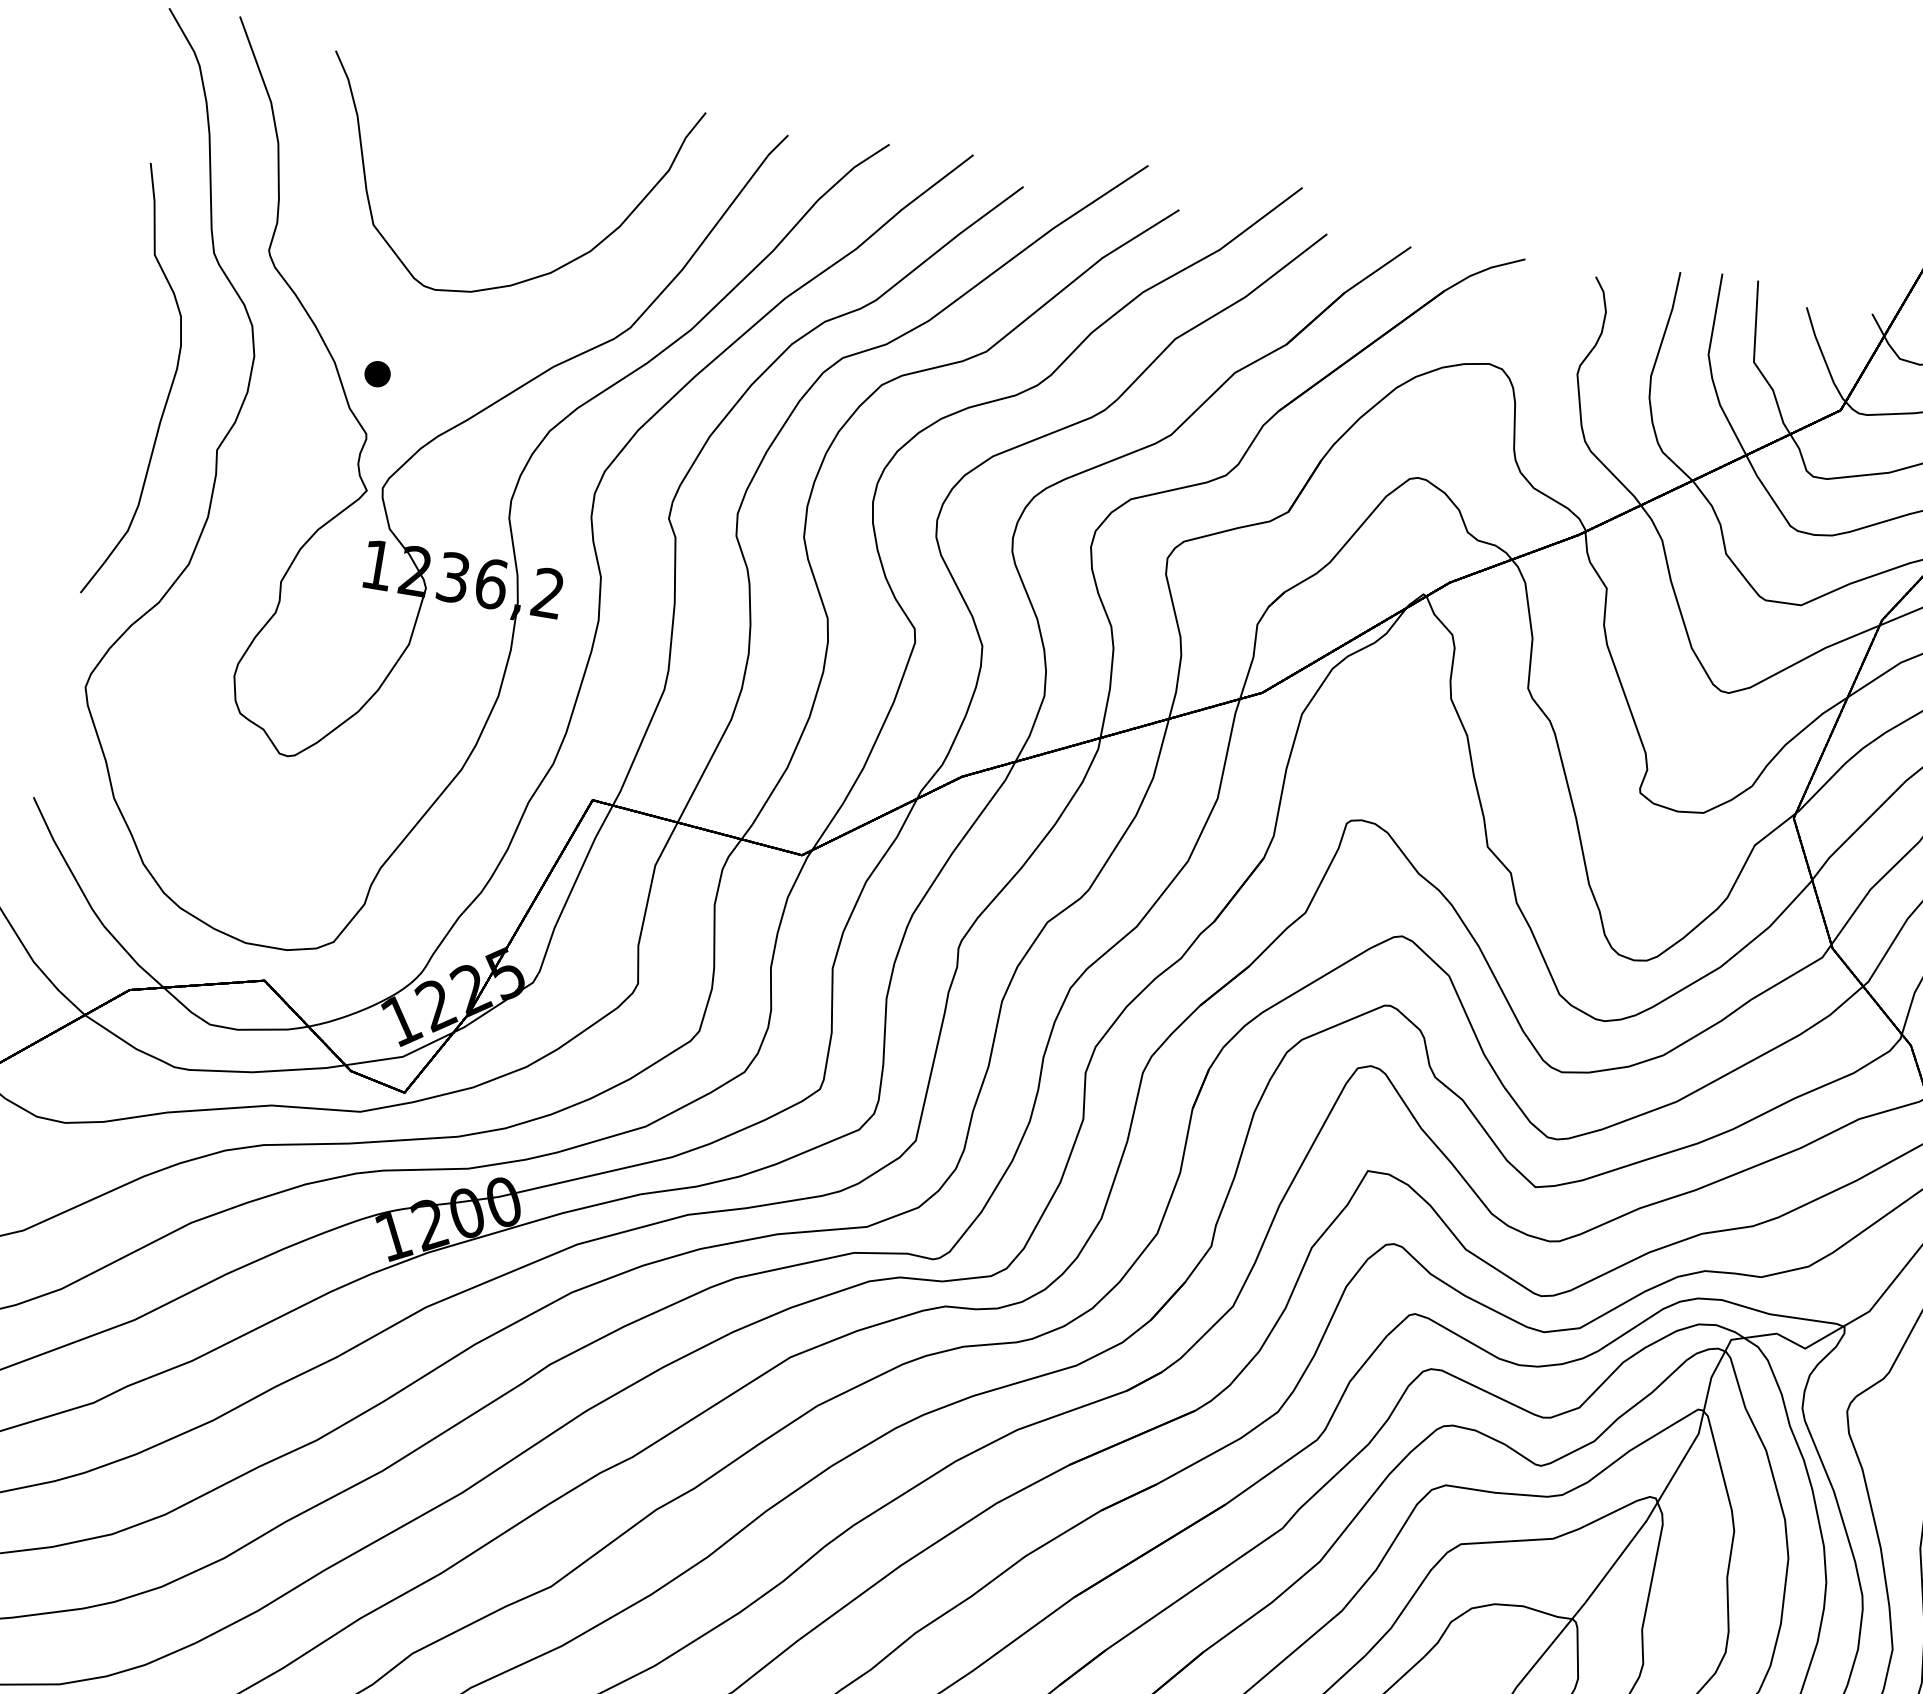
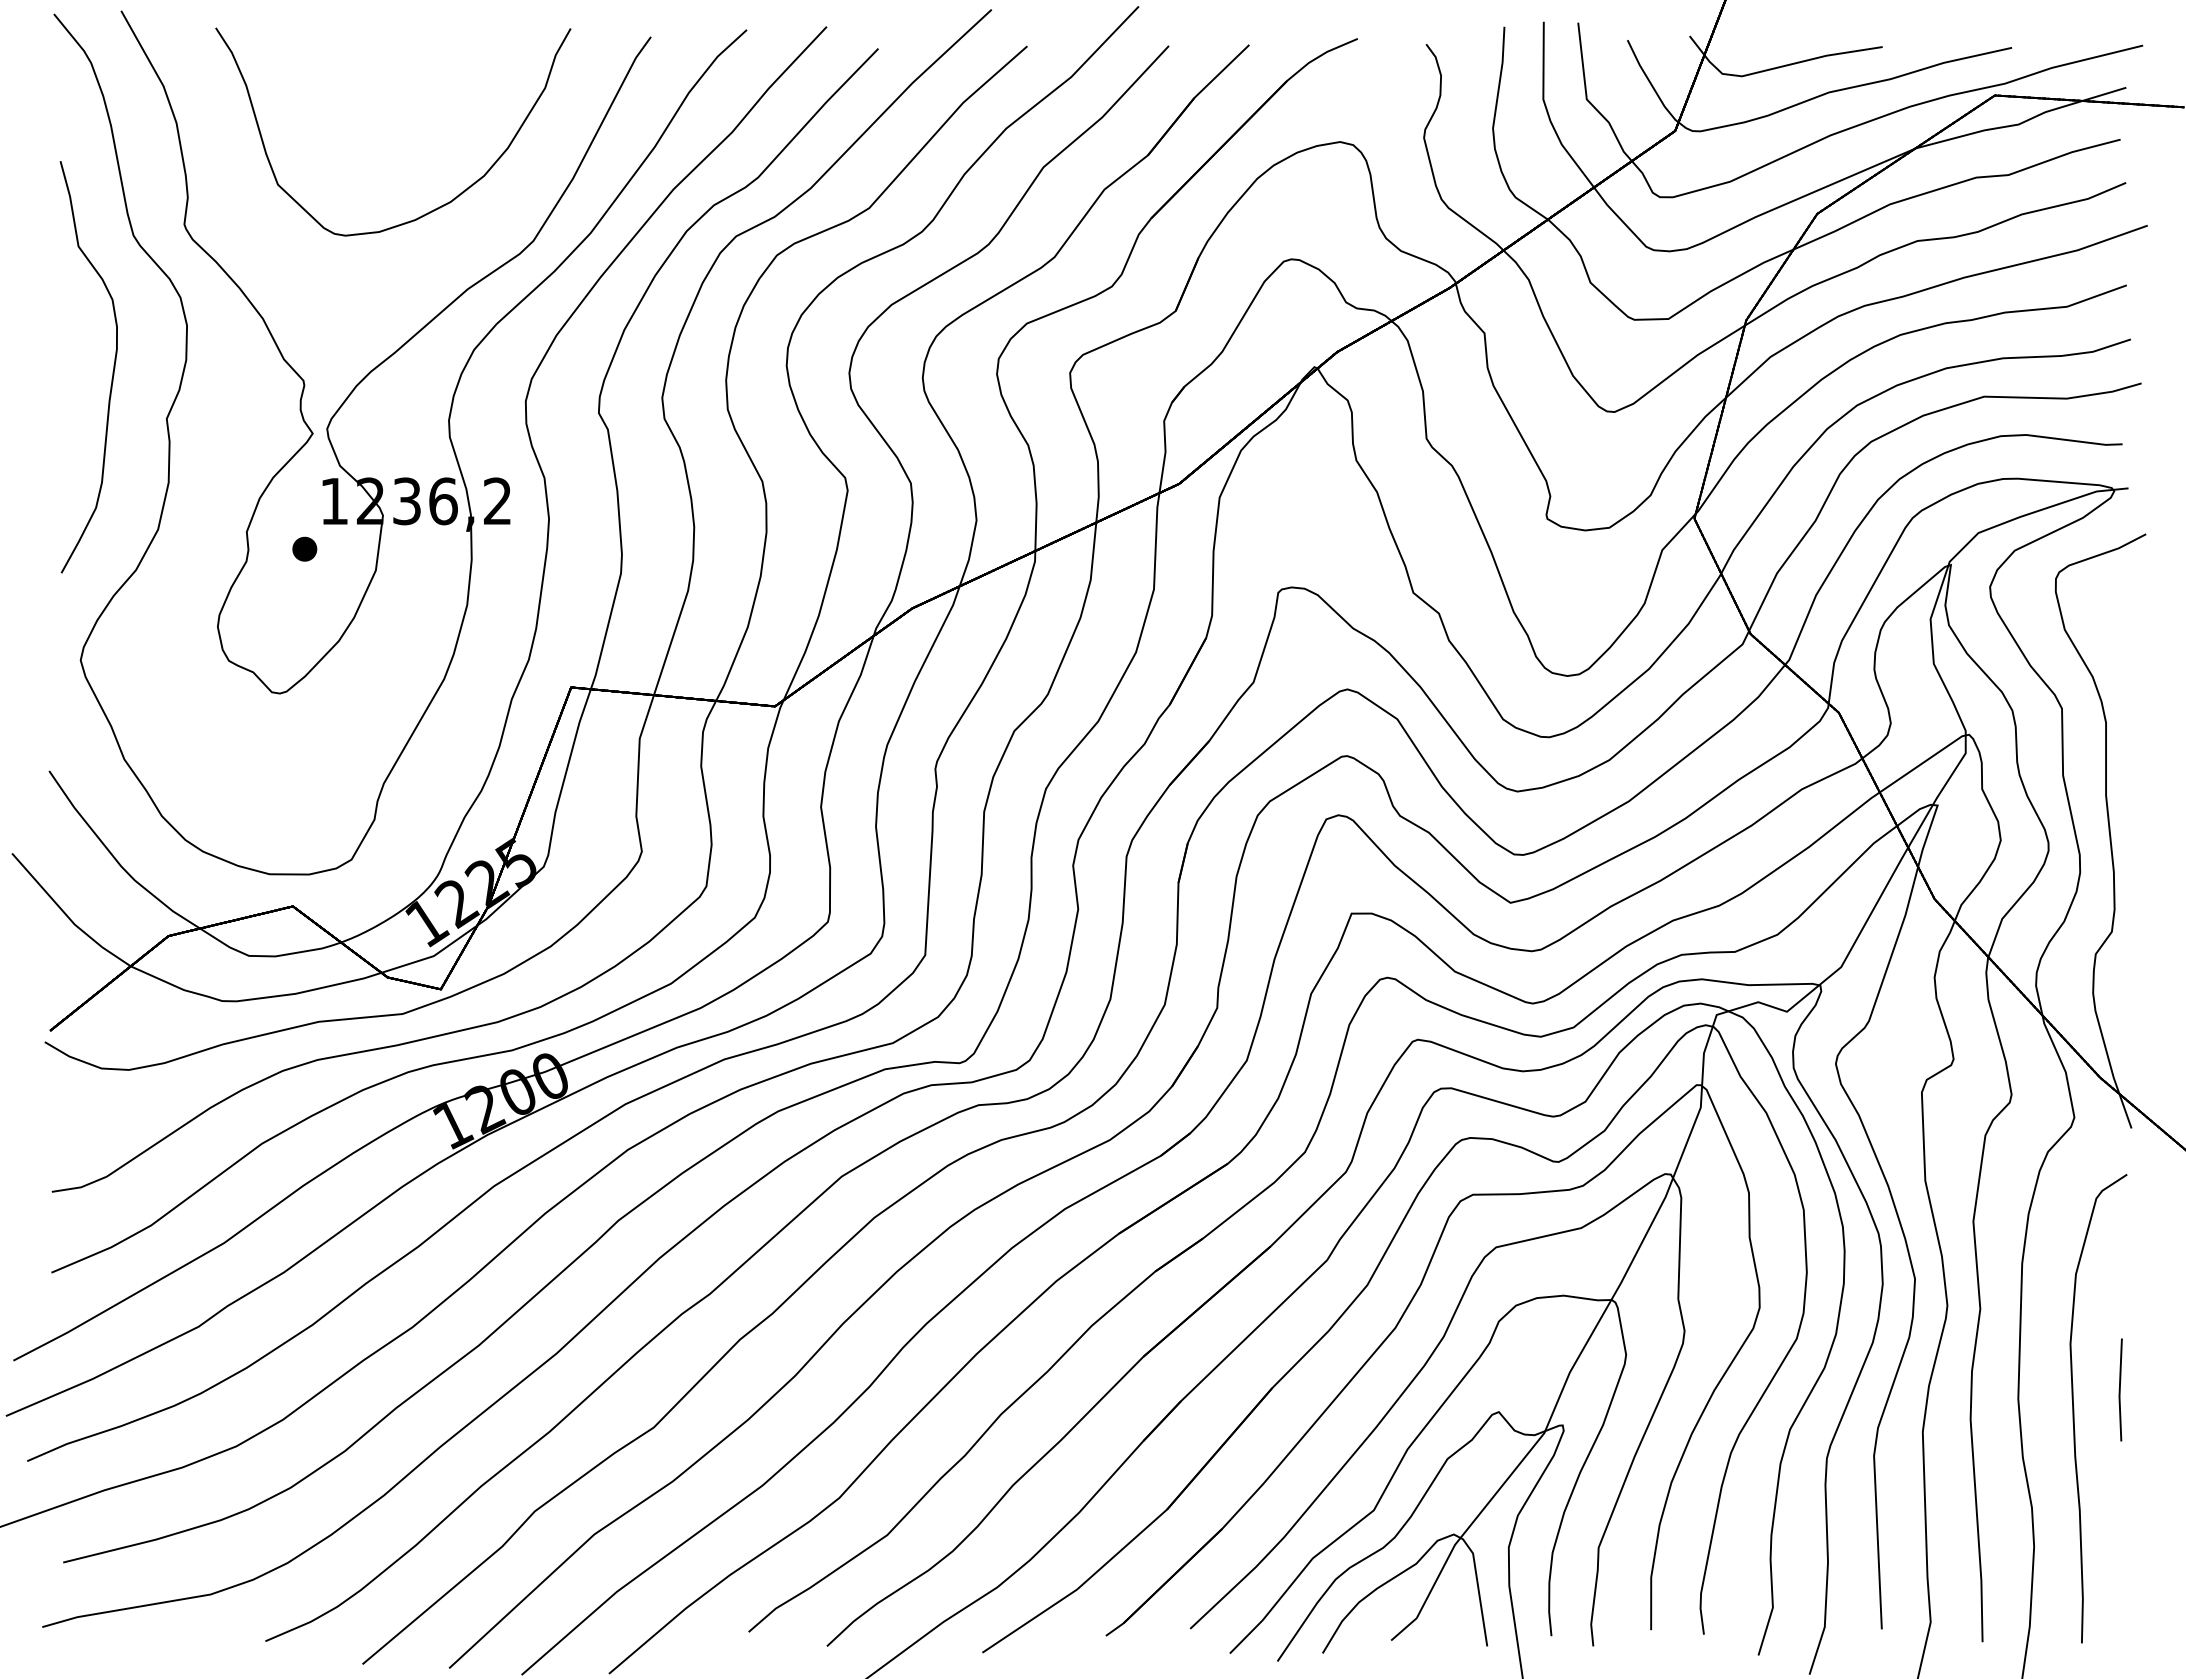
part: (377, 373) -> (304, 548), moved

